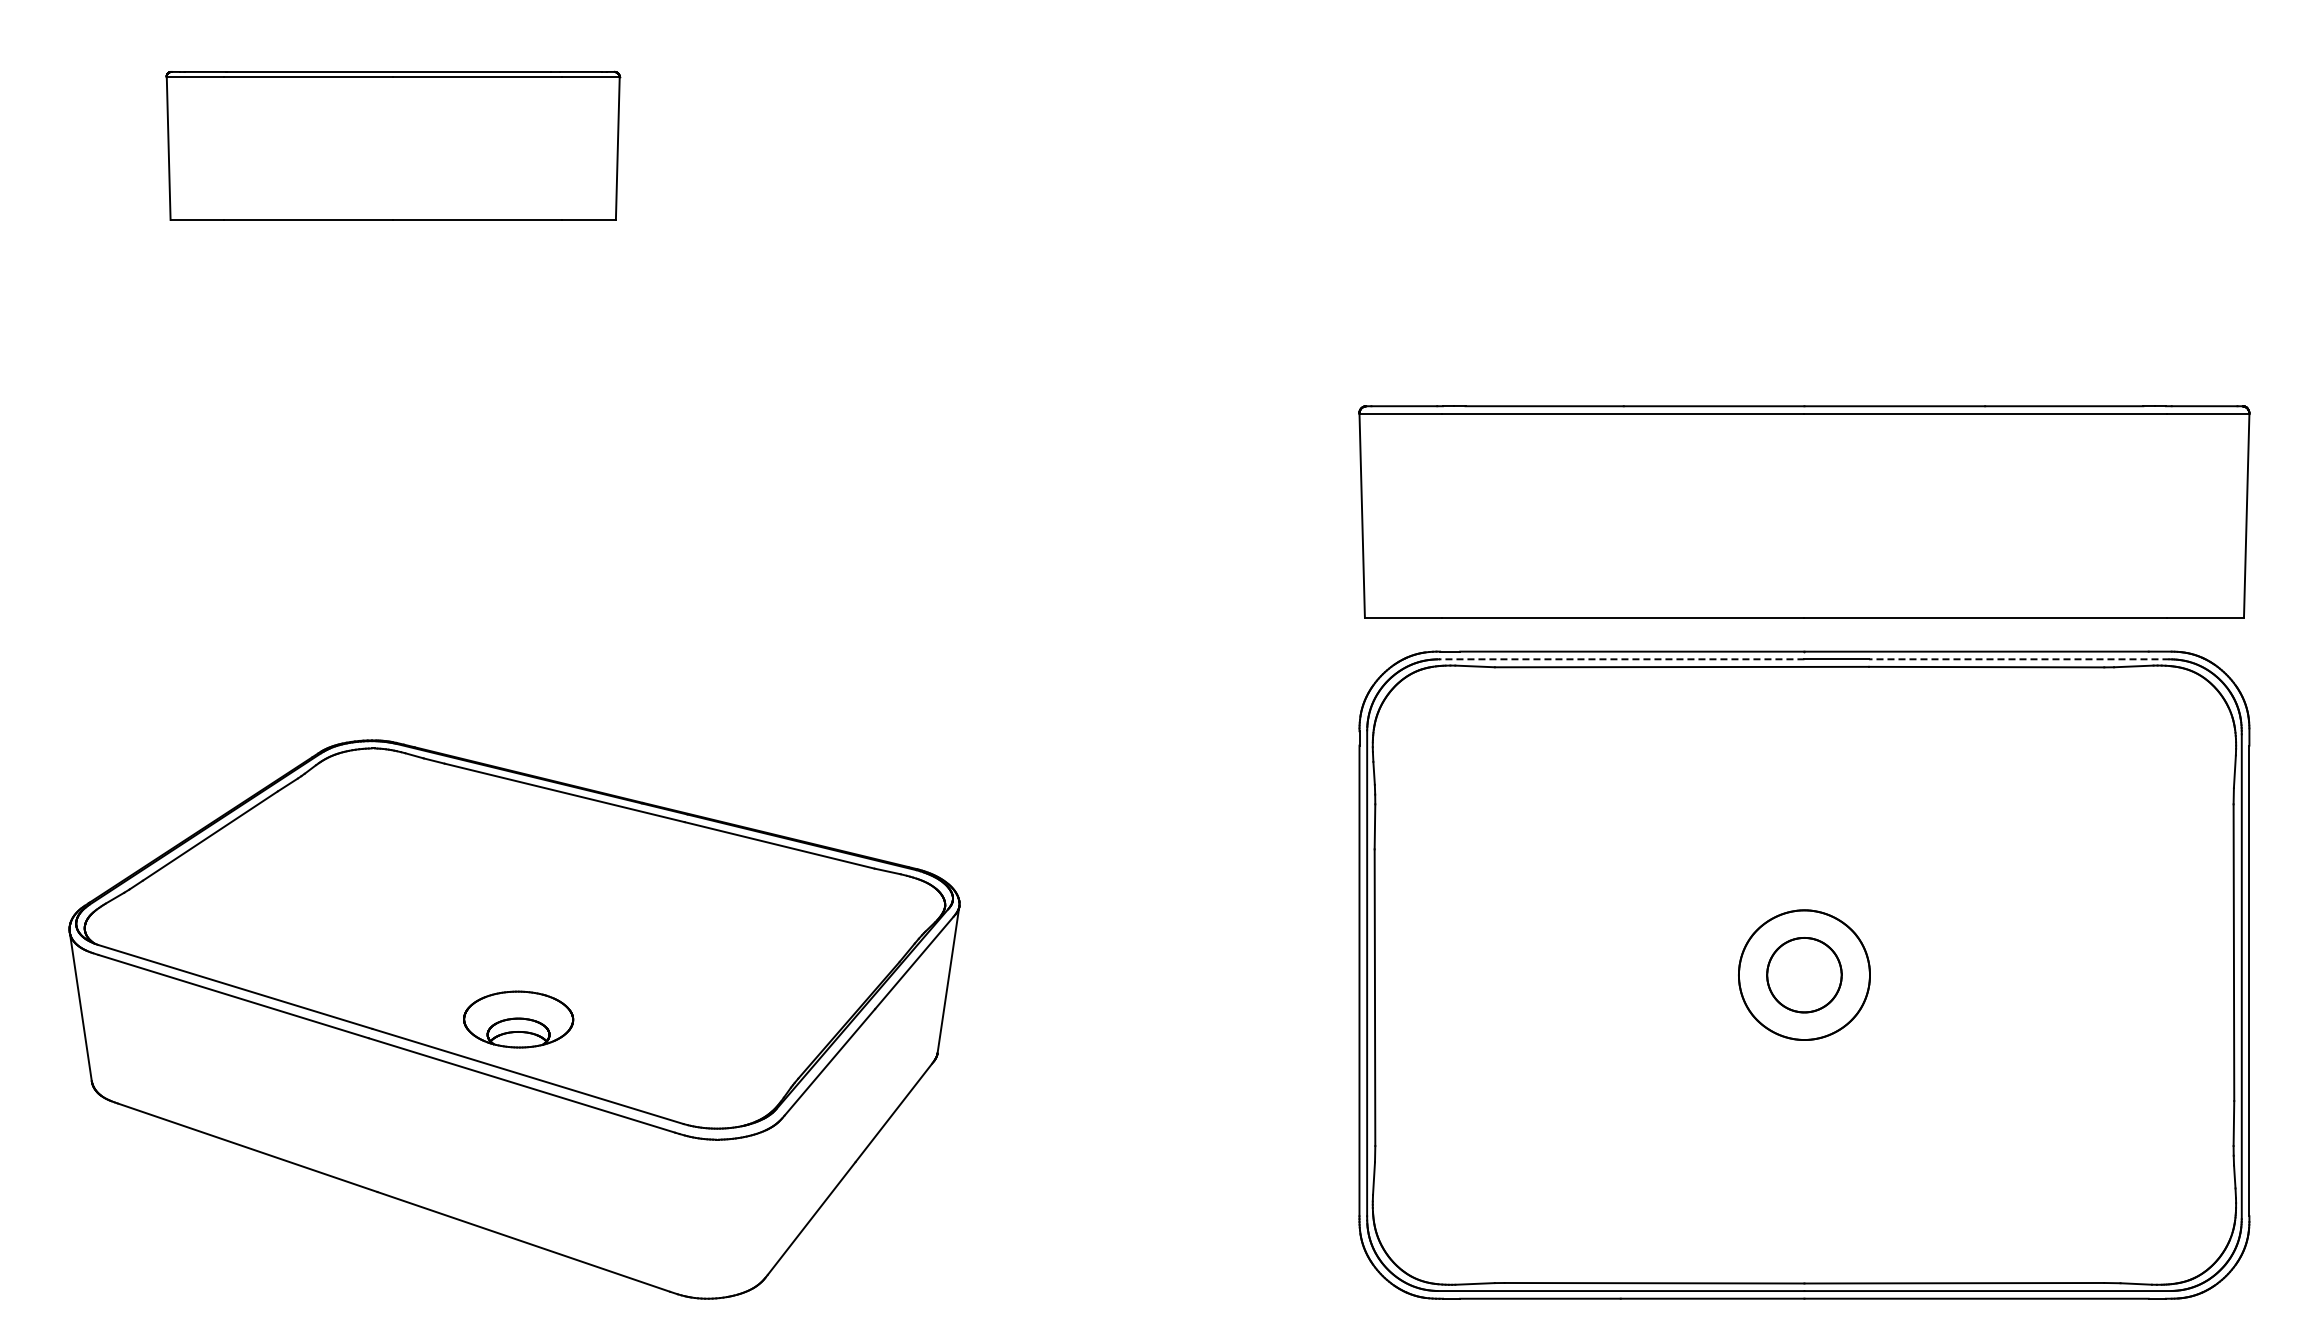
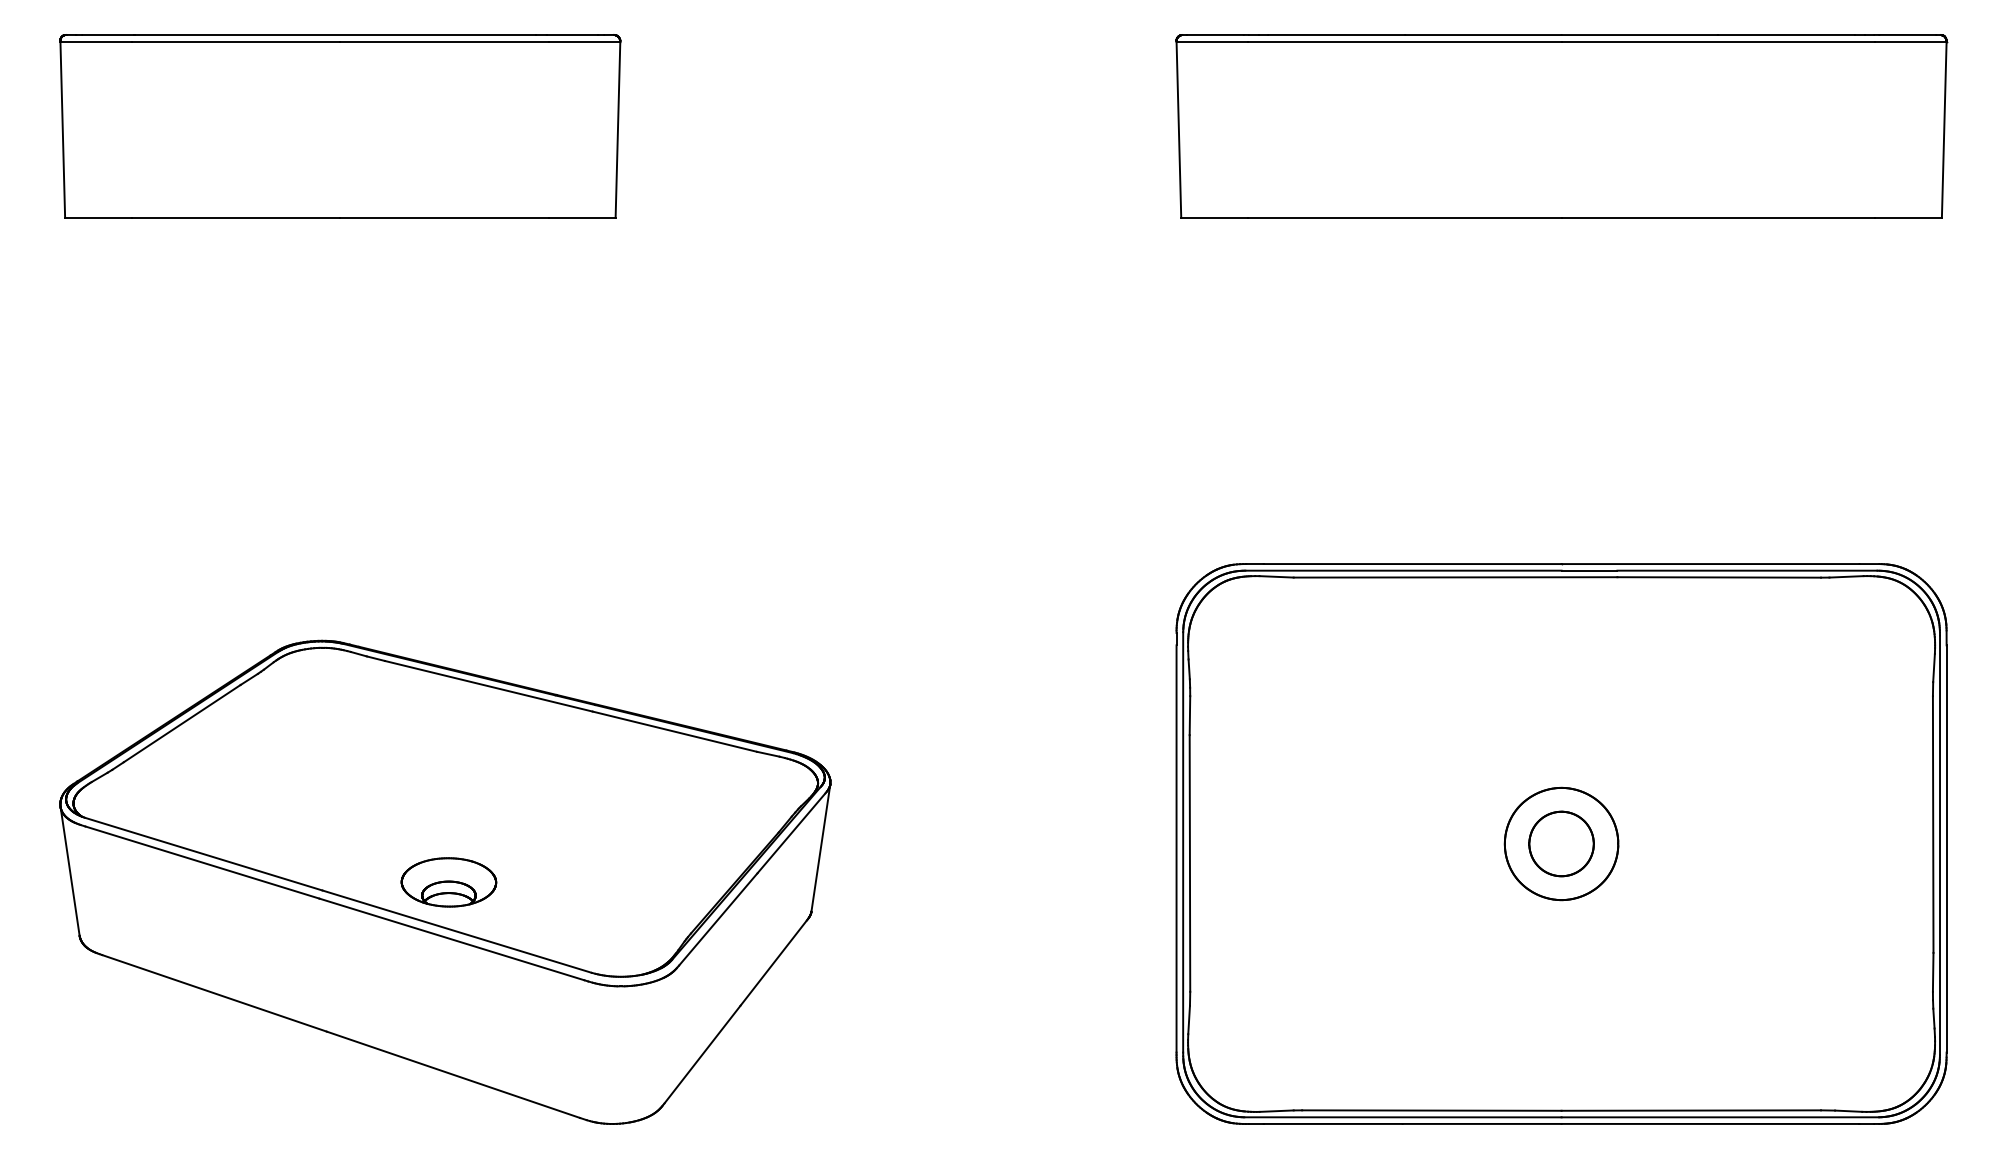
part: (393, 145) -> (340, 126), size x1.43
part: (1804, 511) -> (1561, 126), moved
line: (1621, 659) -> (1403, 570), dashed -> solid
line: (2018, 659) -> (1746, 570), dashed -> solid

